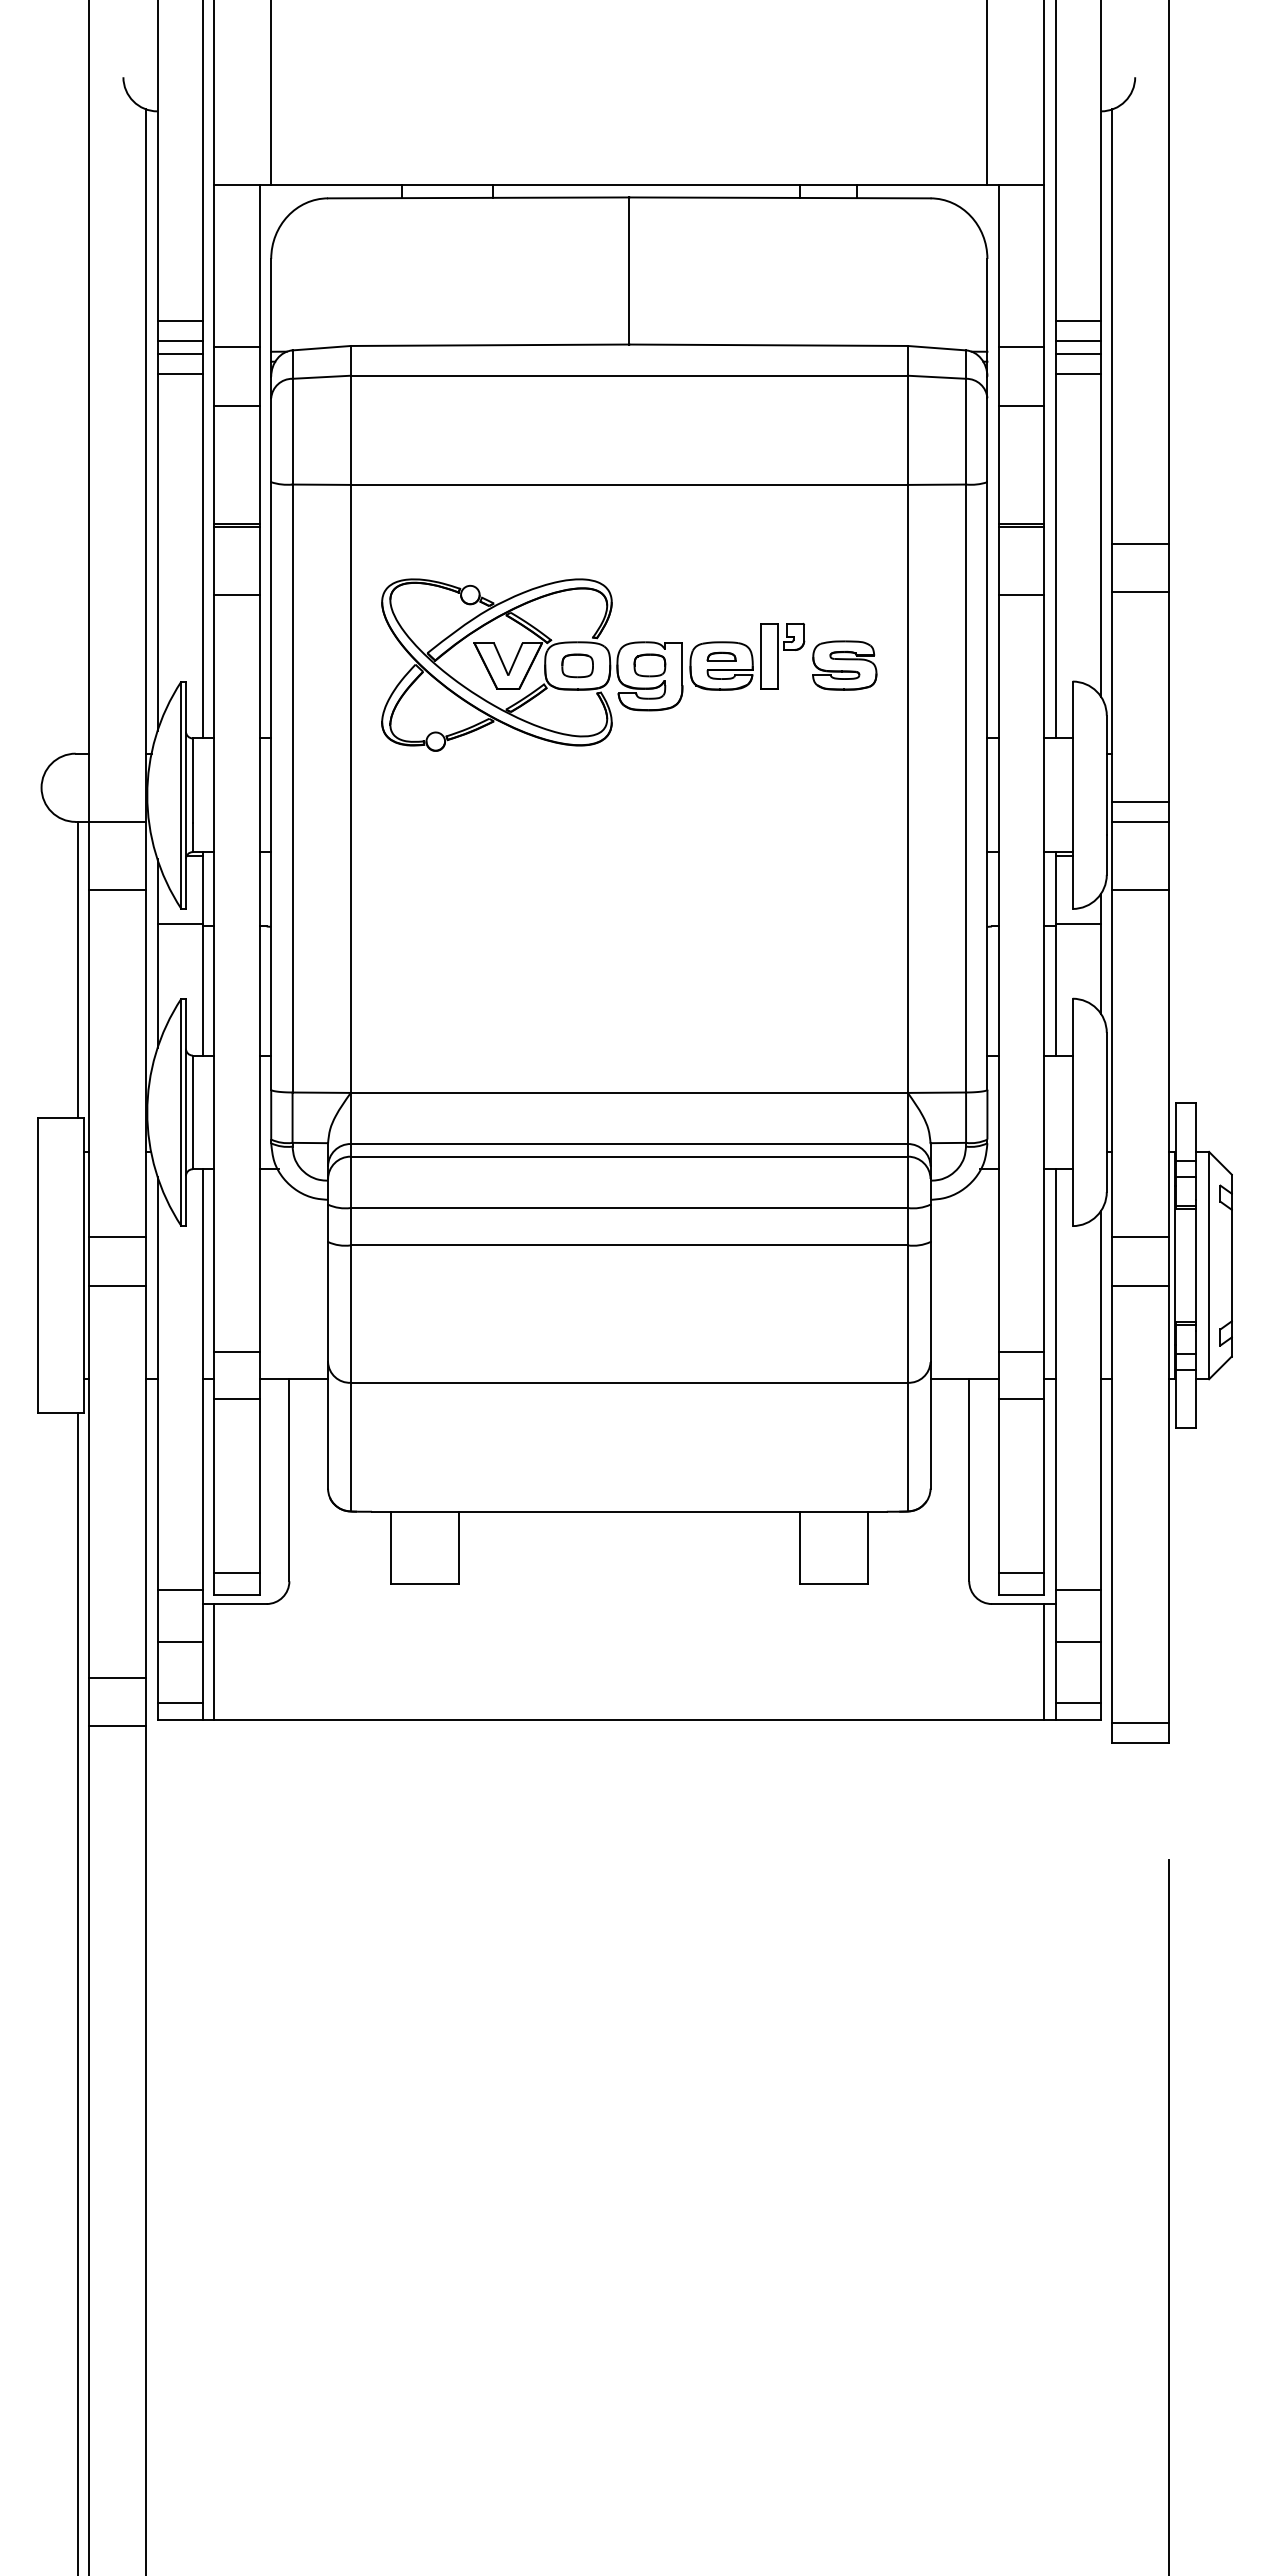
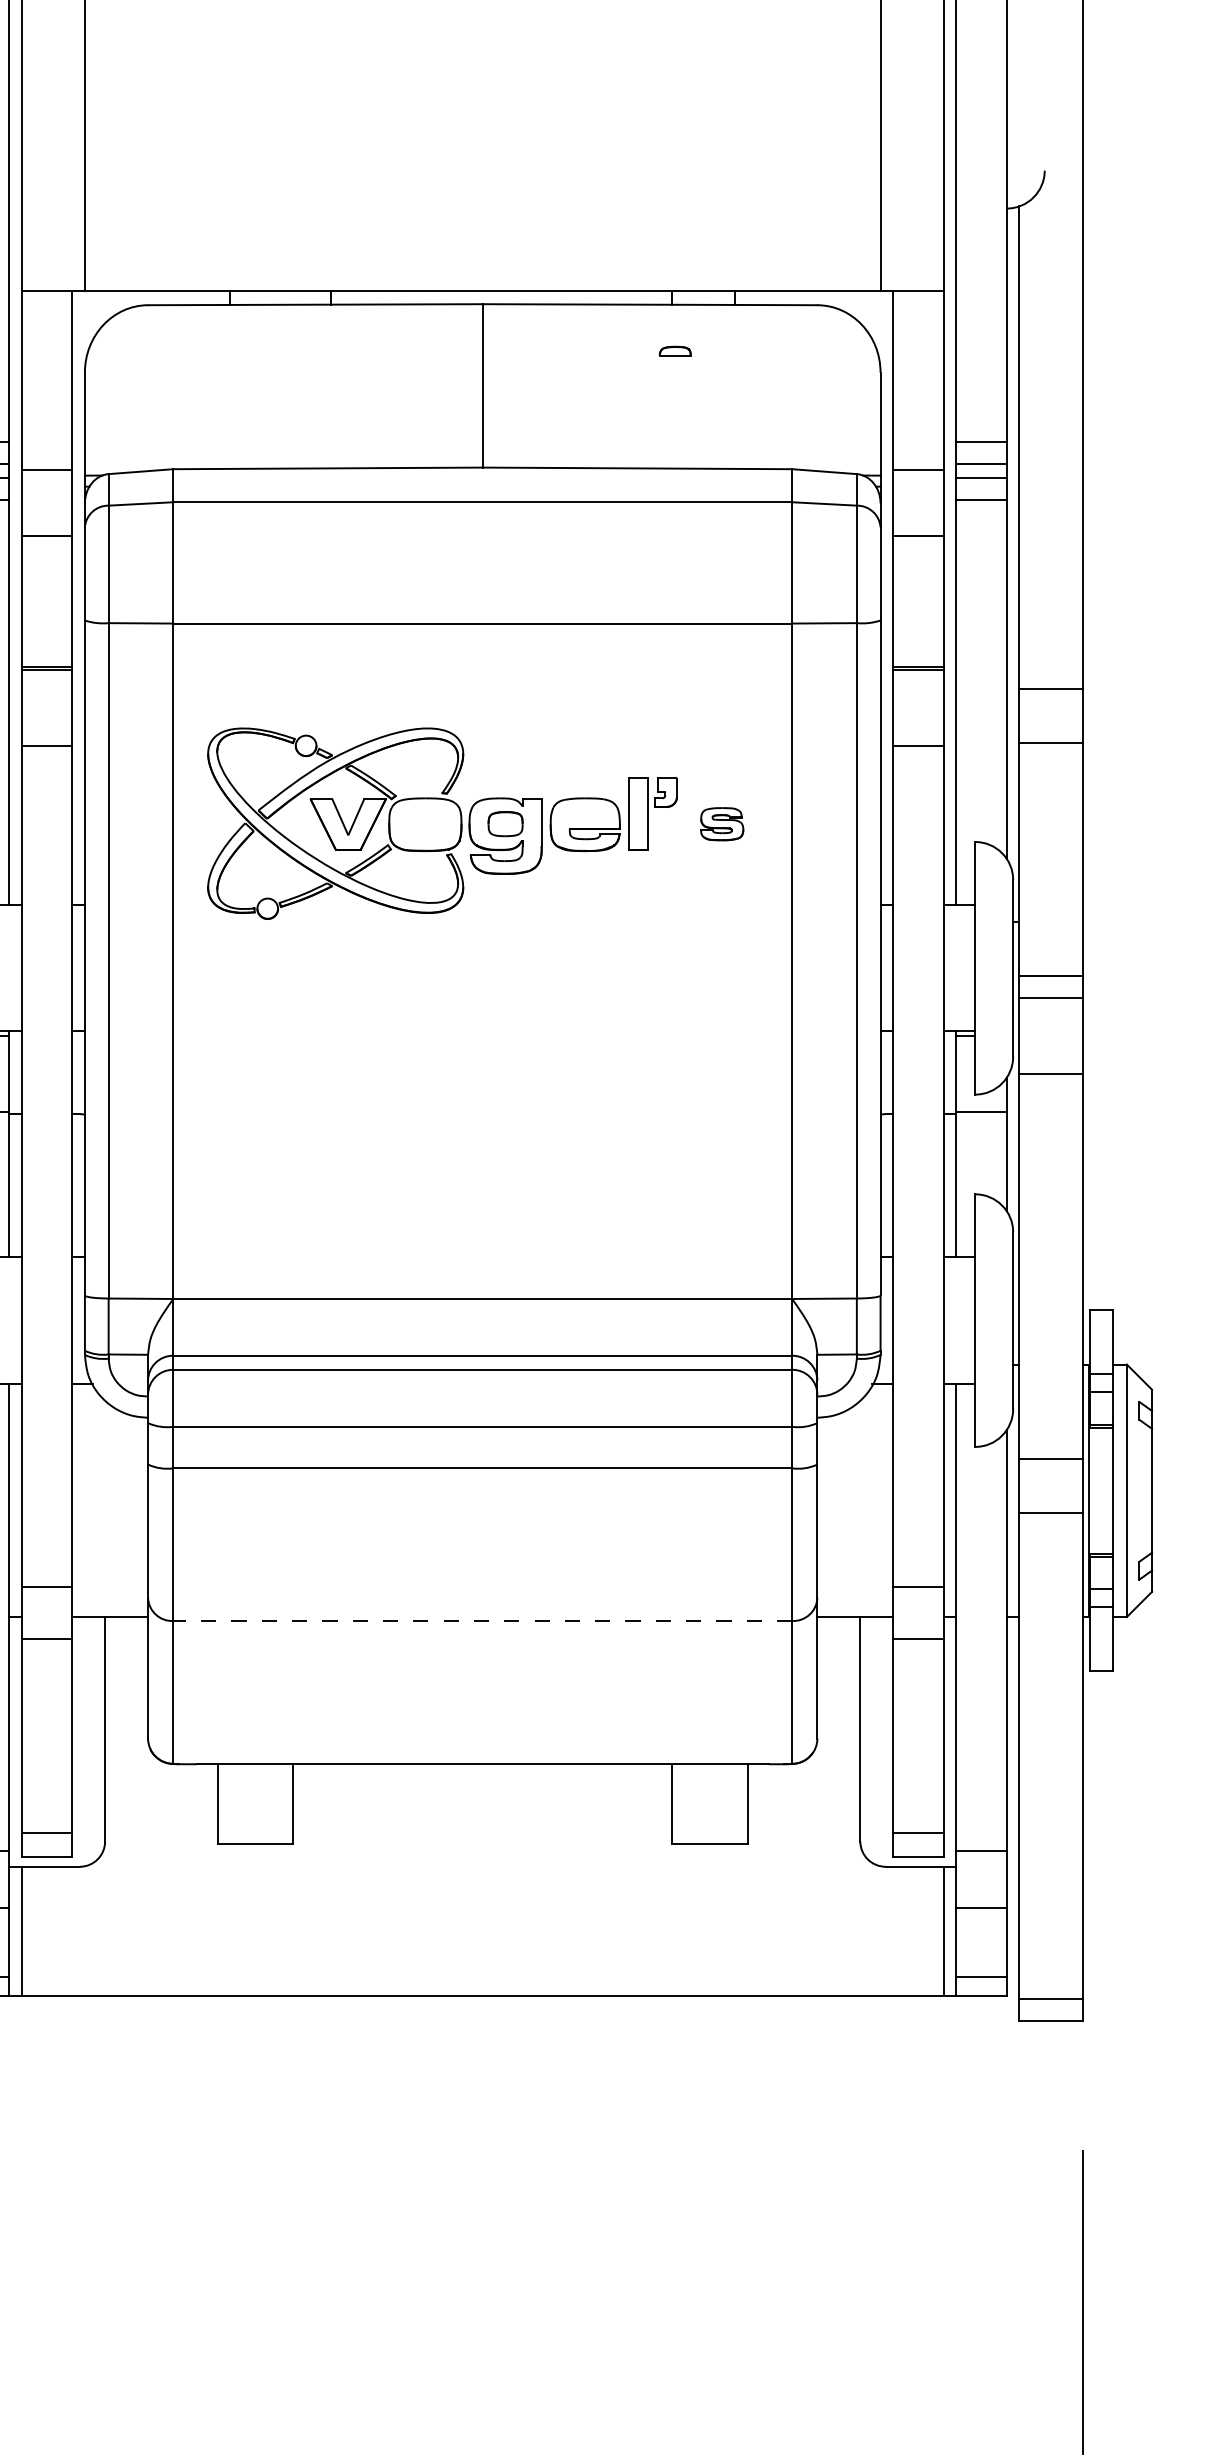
part: (721, 656) -> (675, 350), moved
part: (577, 665) -> (425, 824), removed
part: (844, 665) -> (721, 824), size x0.6
line: (629, 1382) -> (482, 1620), solid -> dashed

